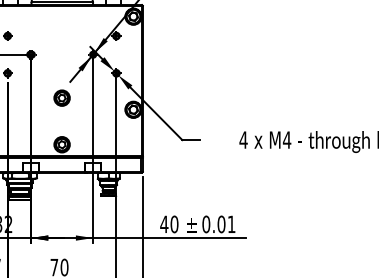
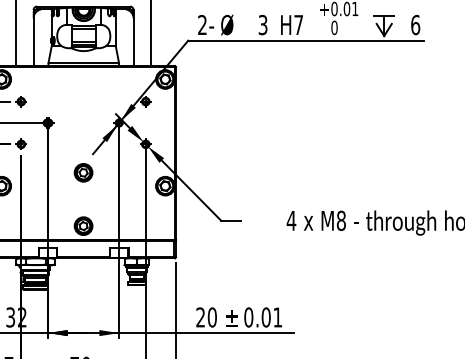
text: (287, 139) -> (341, 220), M4 -> M8
text: (164, 224) -> (200, 317), 40 -> 20

